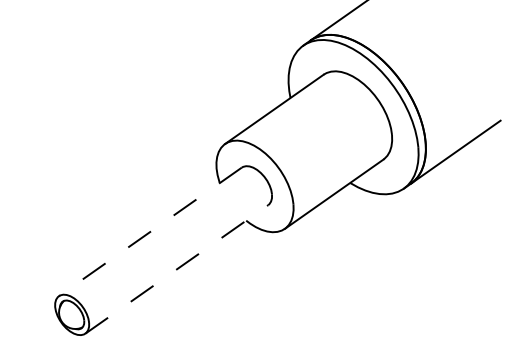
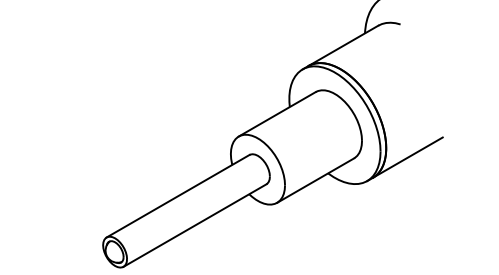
line: (149, 232) -> (177, 196), dashed -> solid
line: (177, 269) -> (195, 225), dashed -> solid

